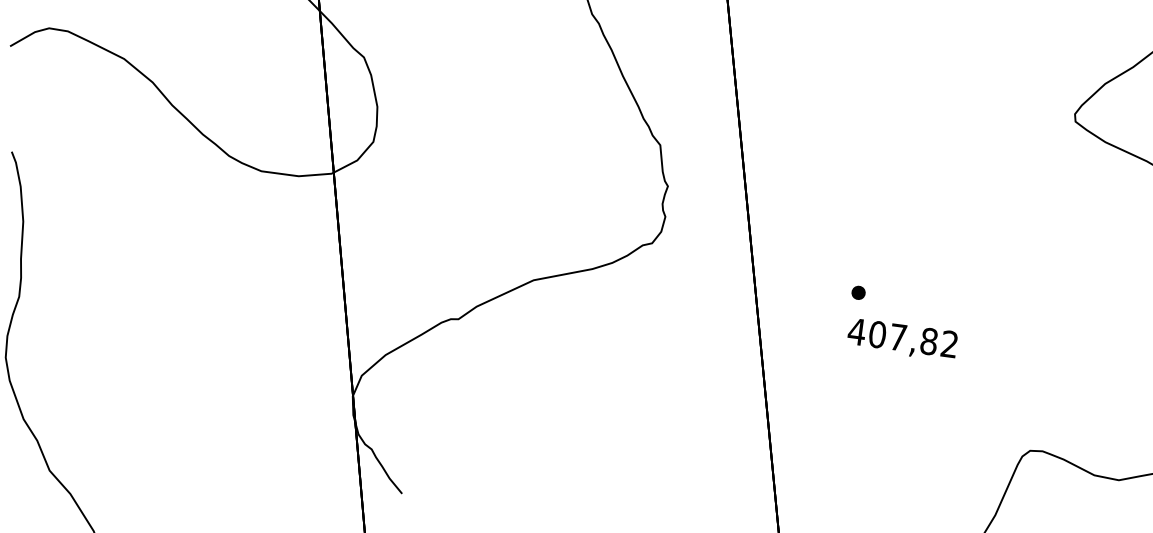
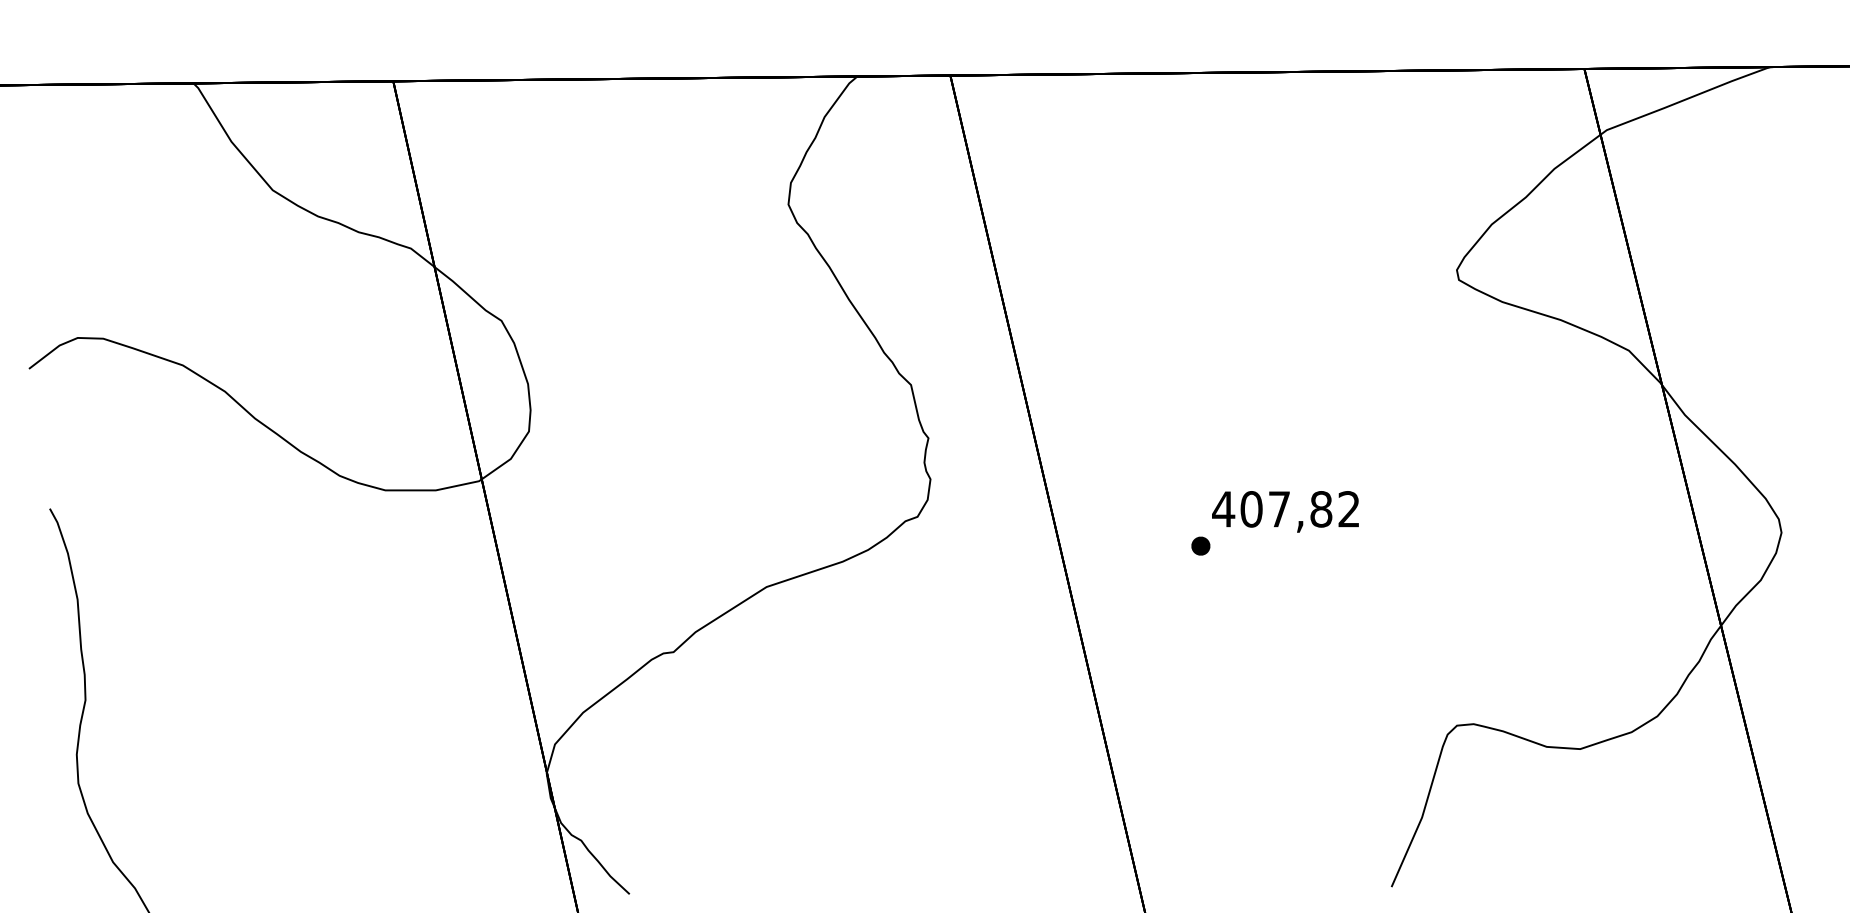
text: (902, 339) -> (1285, 511), moved

